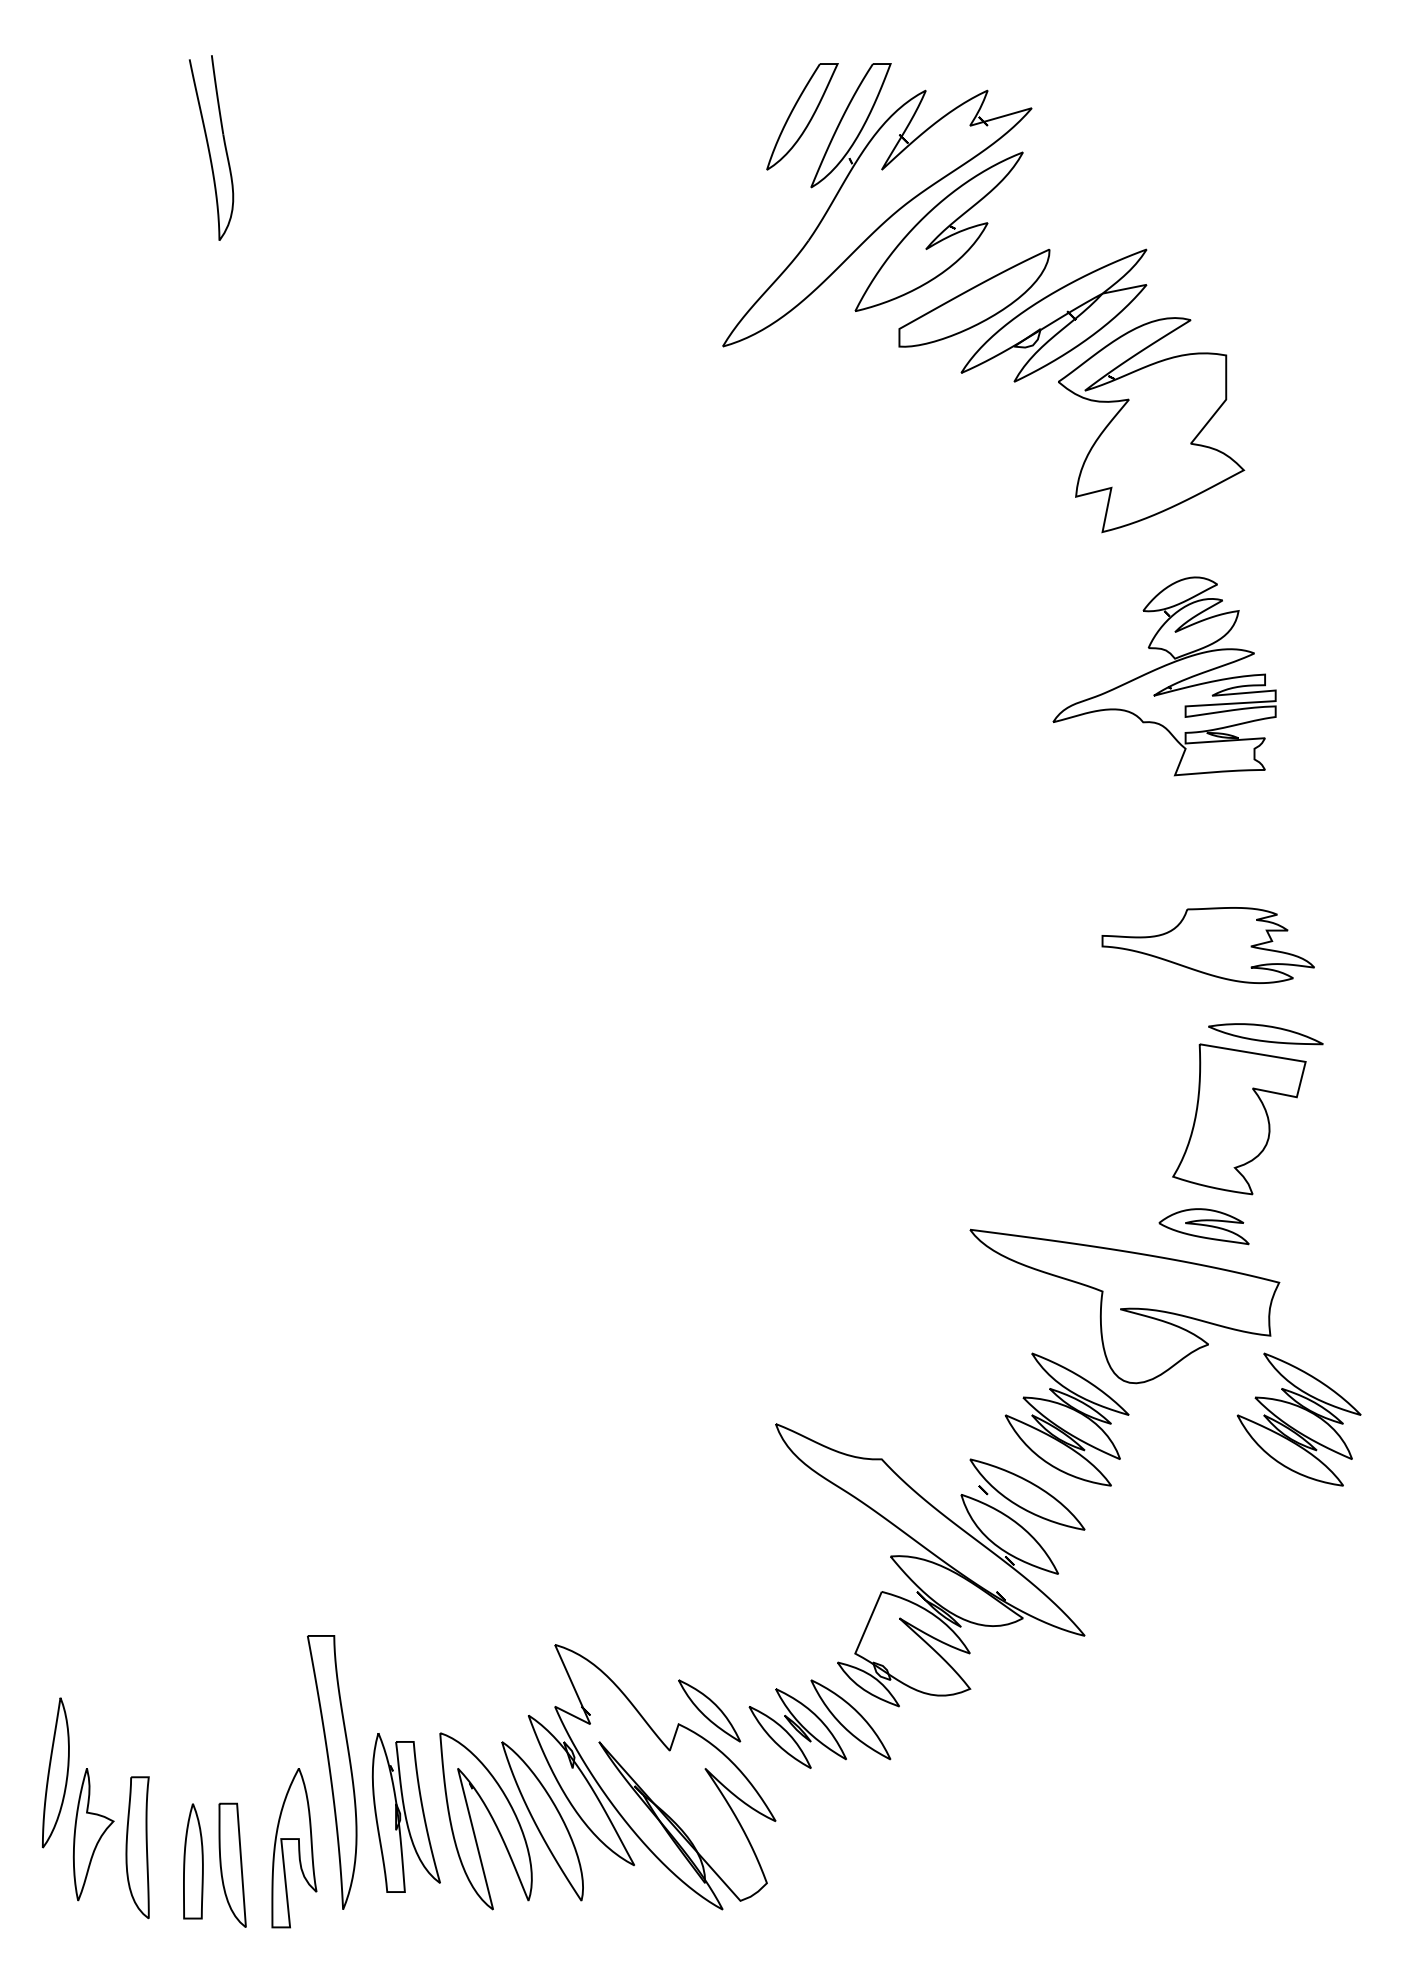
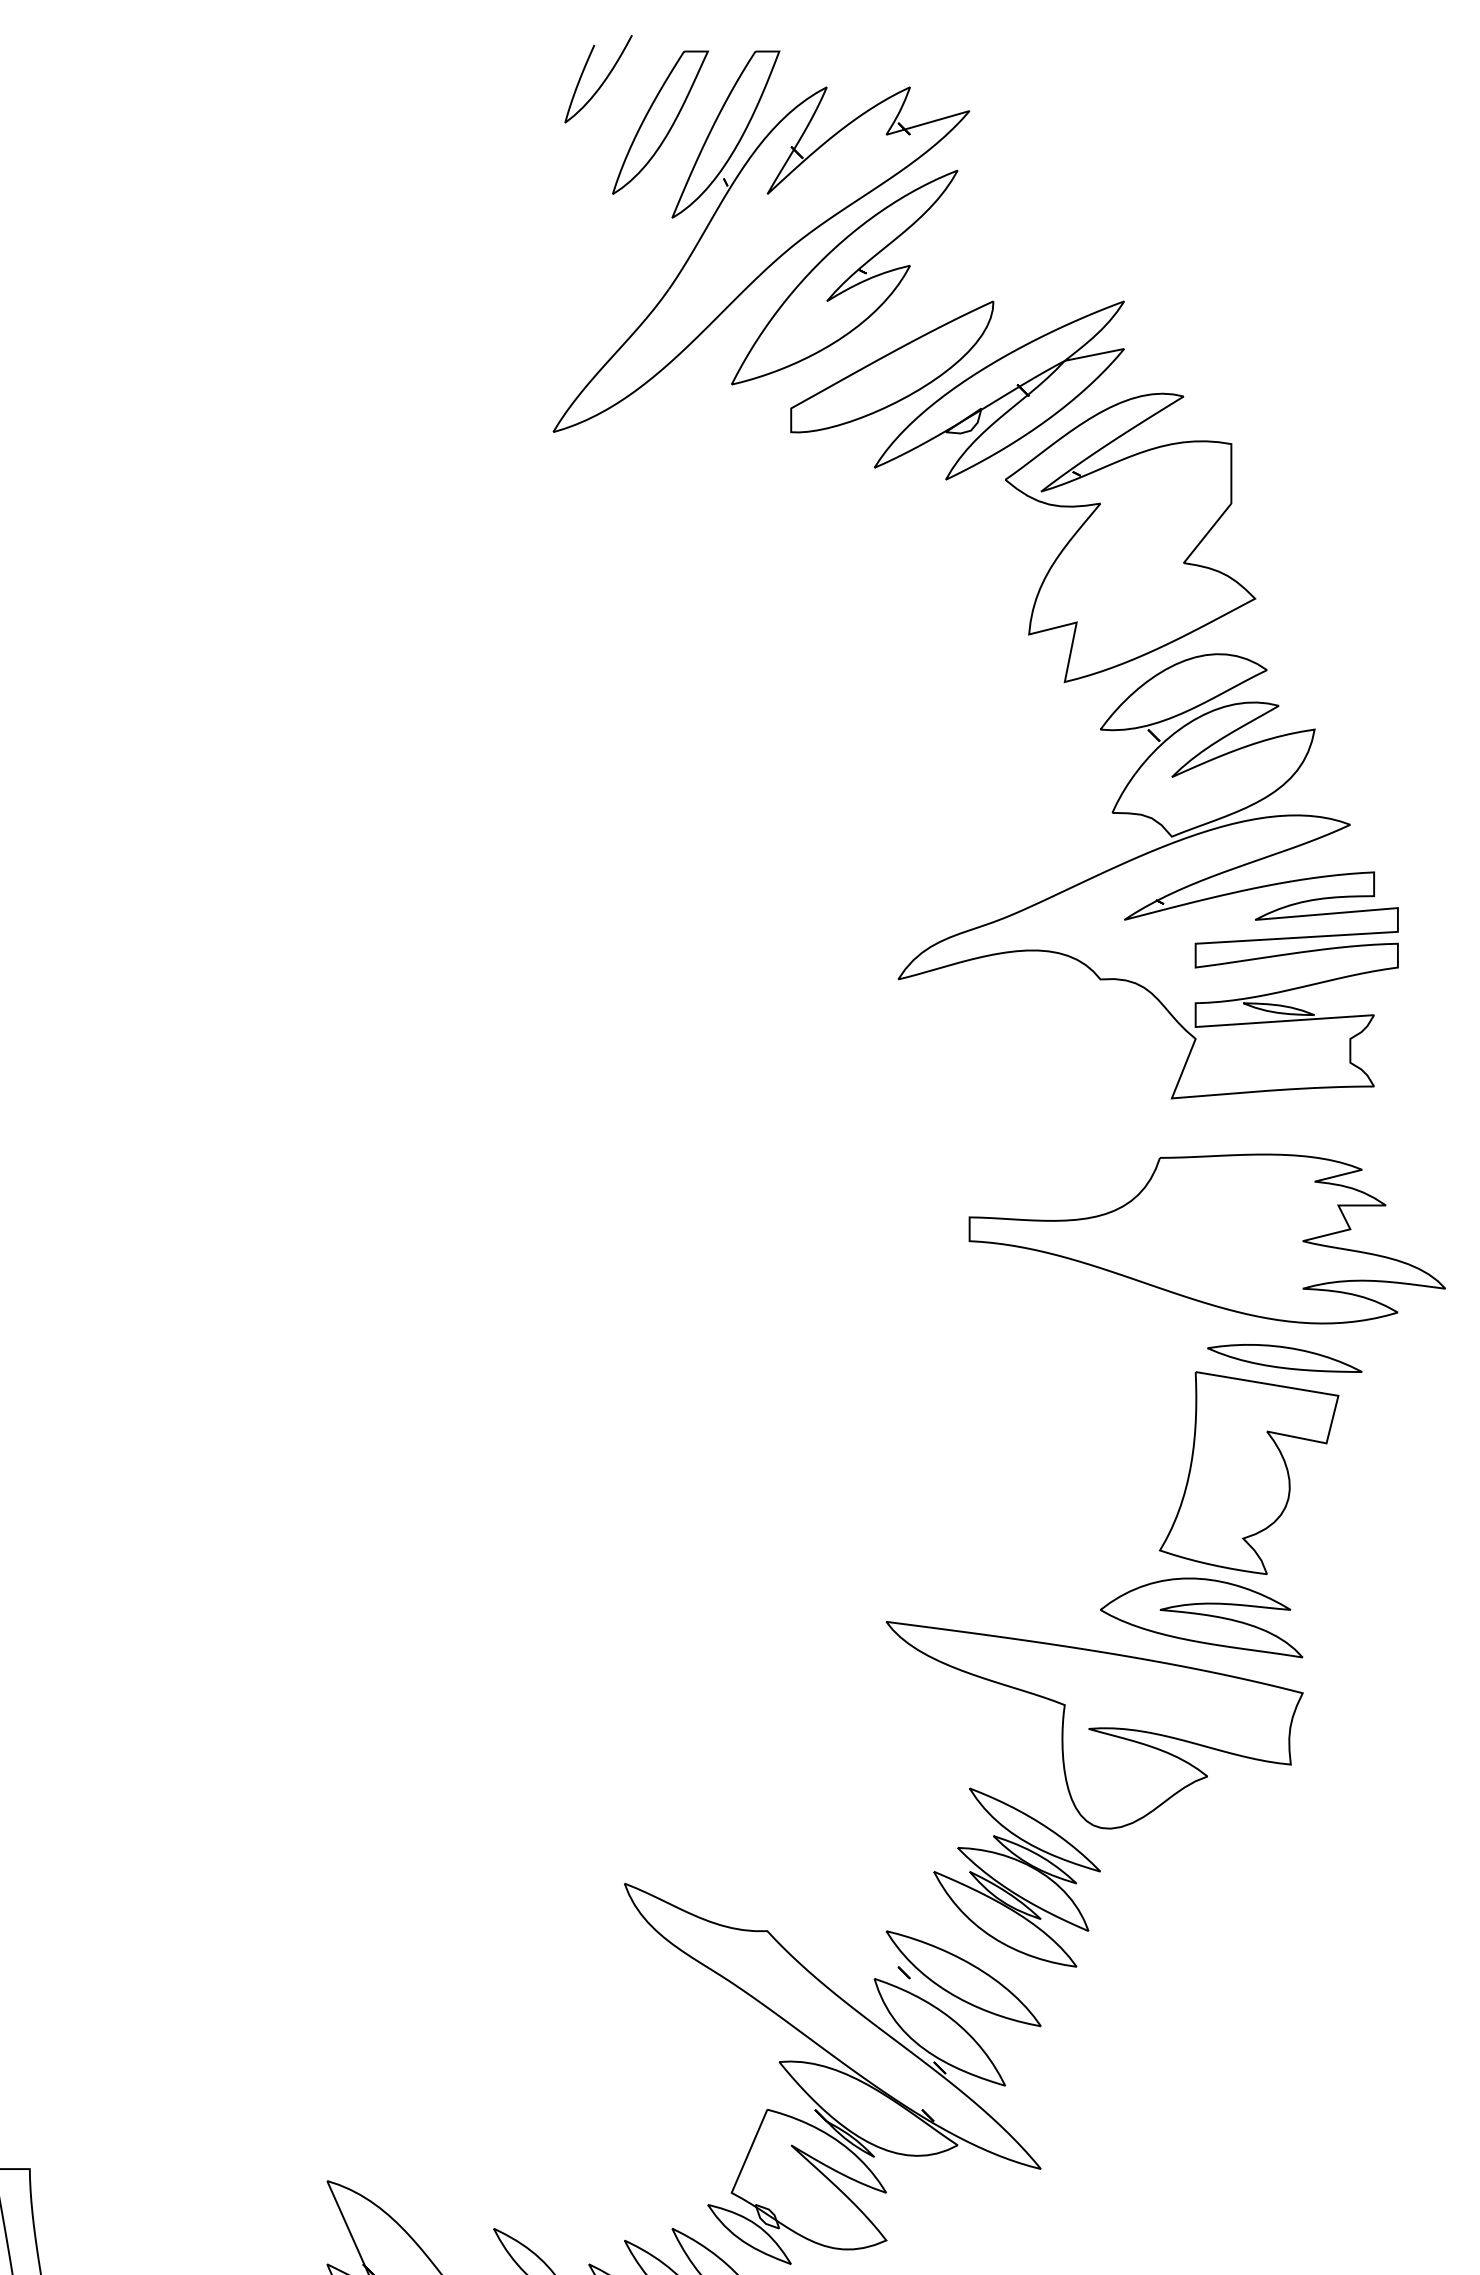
curve: (758, 87) -> (601, 83), added
part: (1164, 676) -> (1148, 876), size x1.67
part: (1208, 945) -> (1207, 1238), size x1.67
part: (1203, 1226) -> (1200, 1617), size x1.67
part: (1298, 1419) -> (1328, 1877), removed

